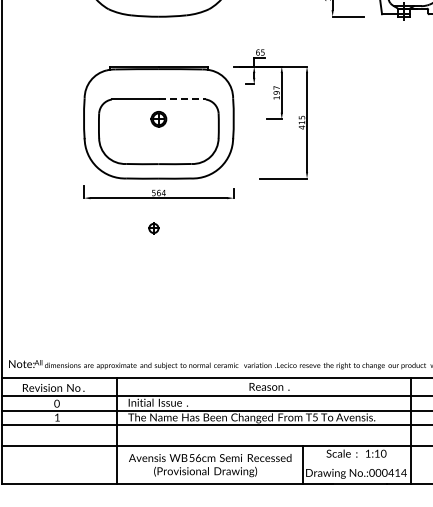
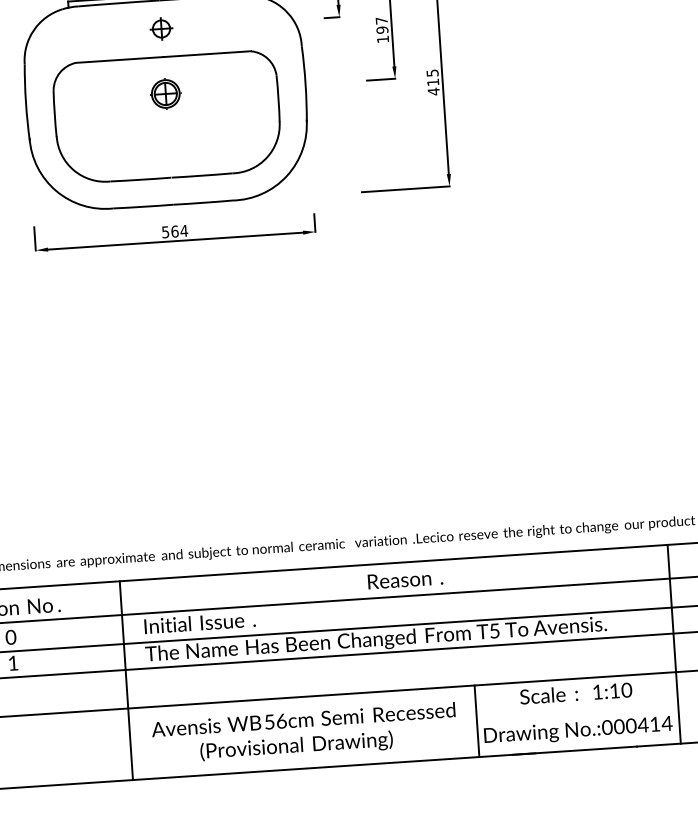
line: (182, 99) -> (207, 54), dashed -> solid
part: (153, 228) -> (160, 29), moved

